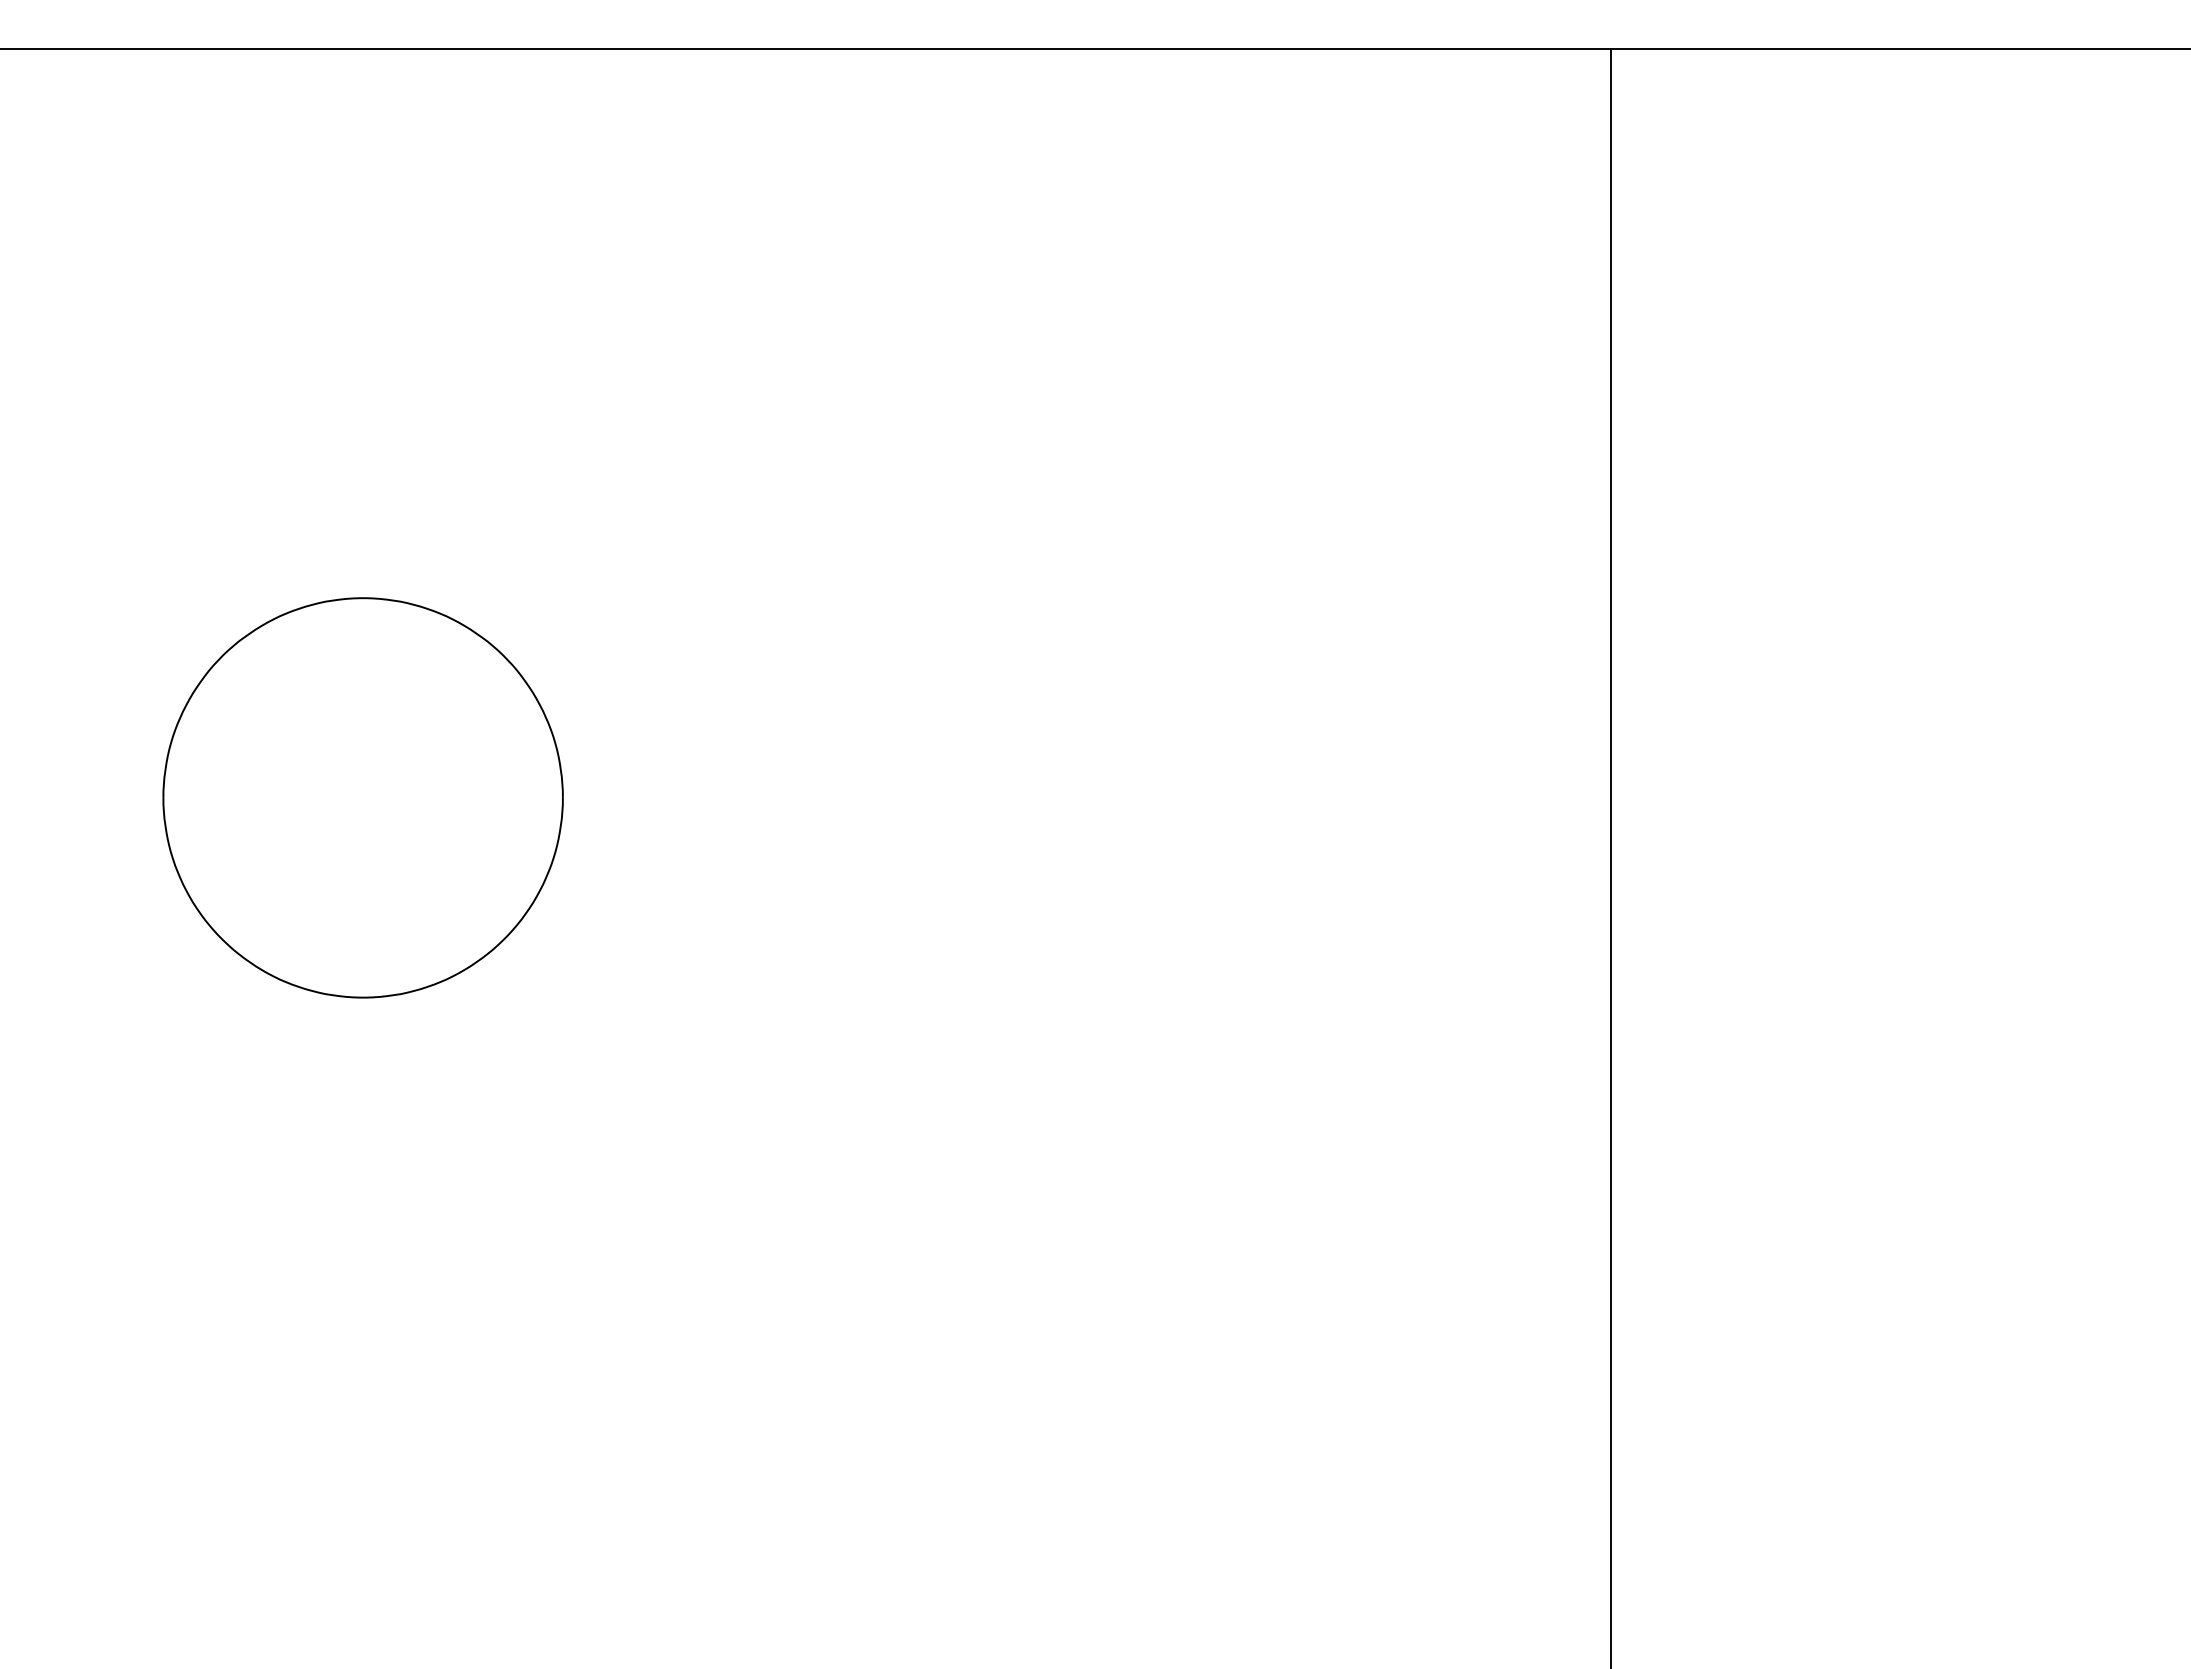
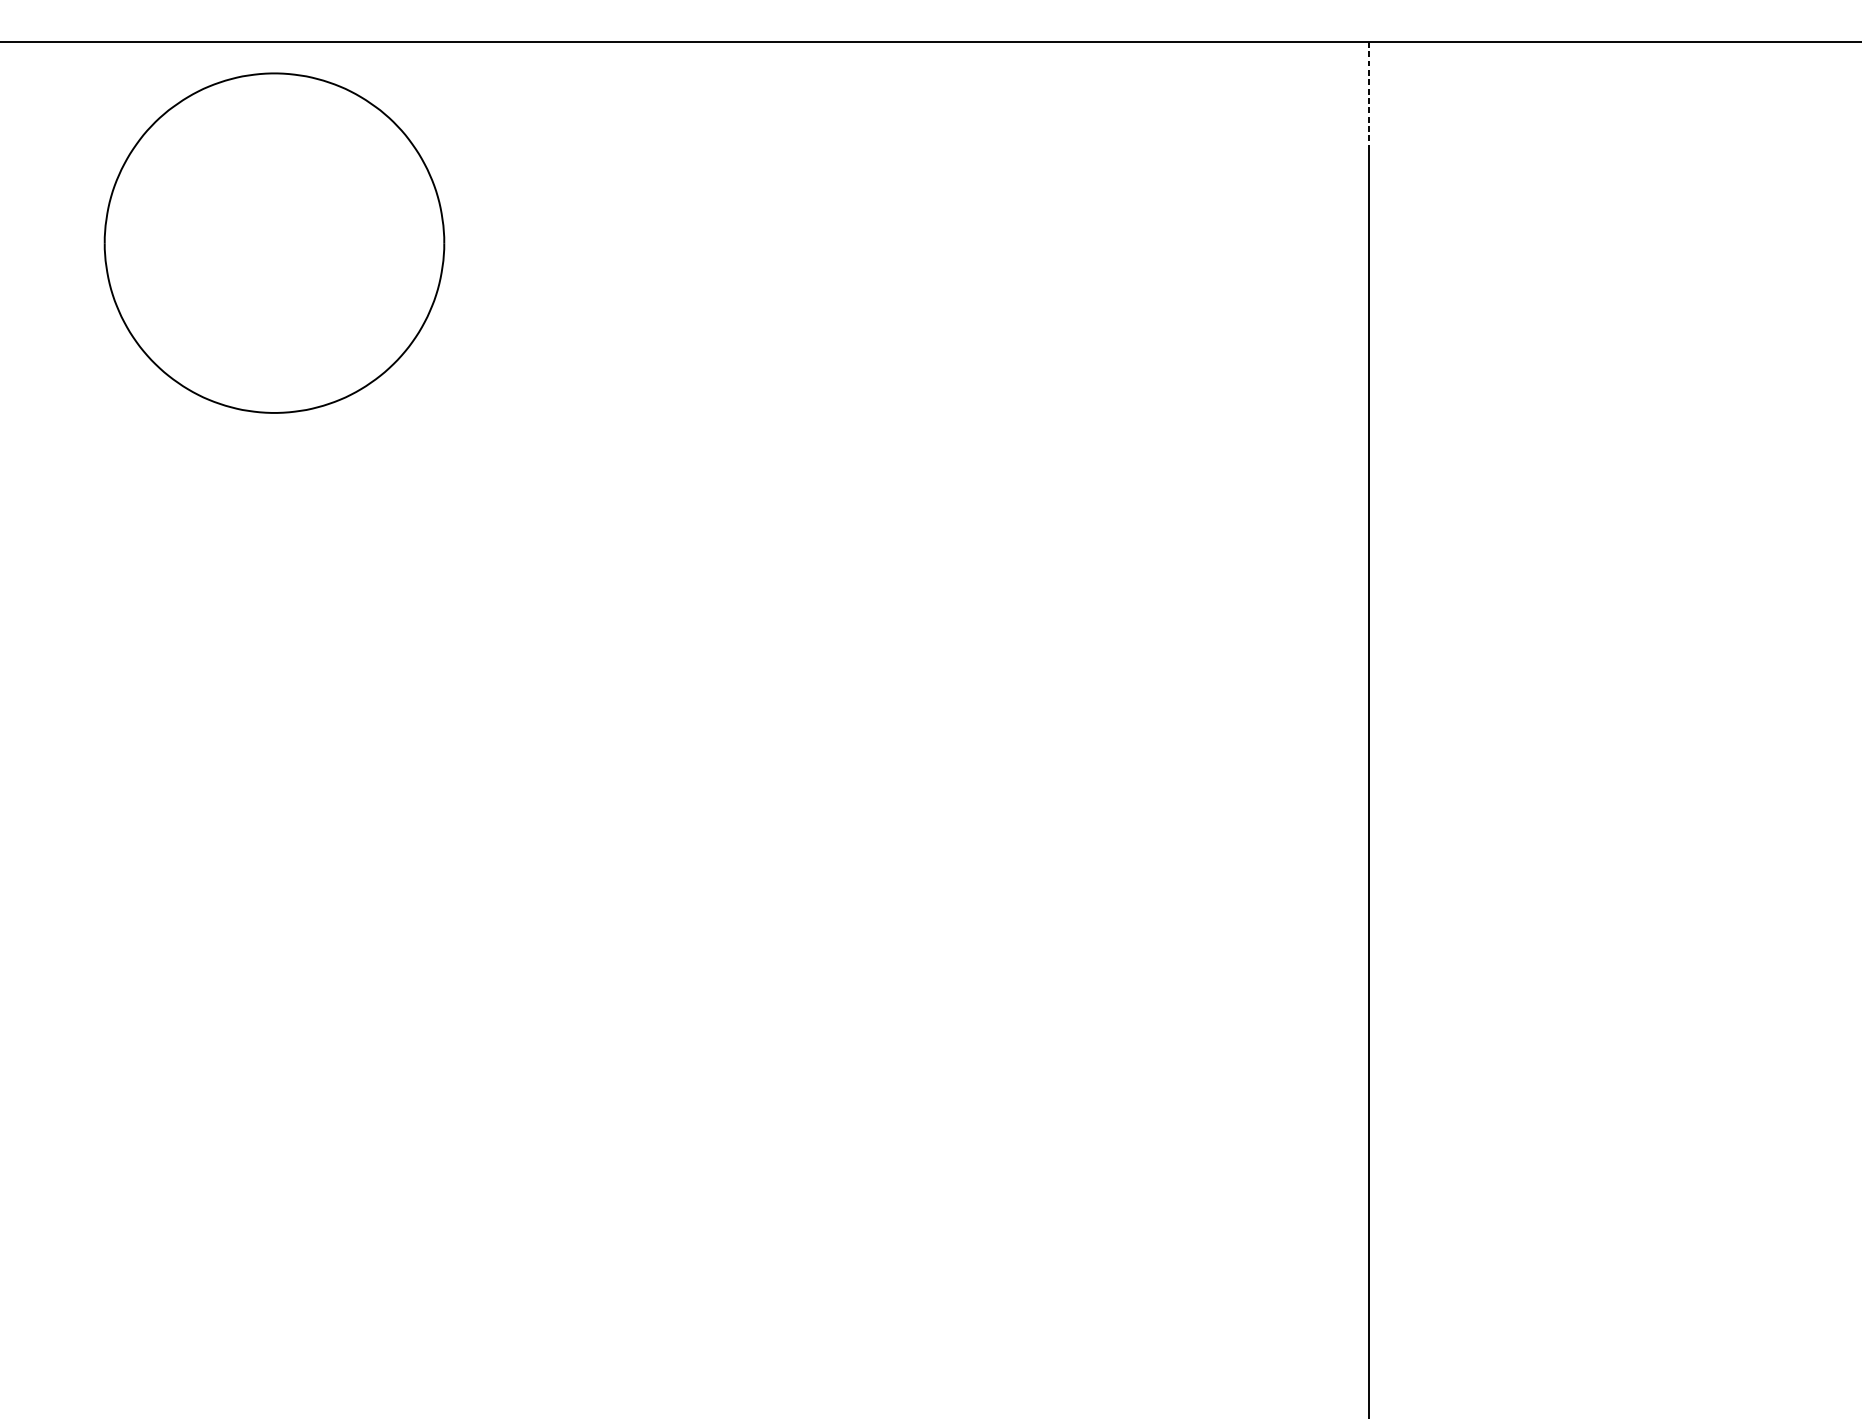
line: (1611, 111) -> (1369, 94), solid -> dashed
part: (362, 797) -> (273, 242), moved

